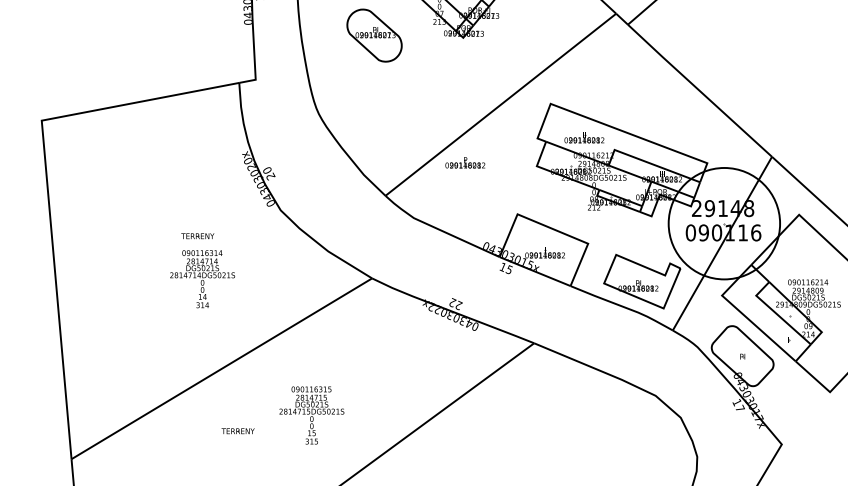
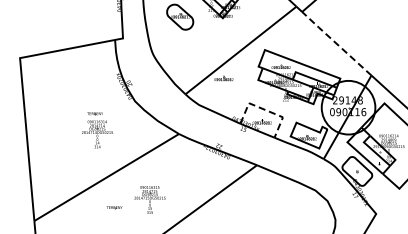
line: (699, 90) -> (336, 43), solid -> dashed
line: (553, 229) -> (266, 110), solid -> dashed

